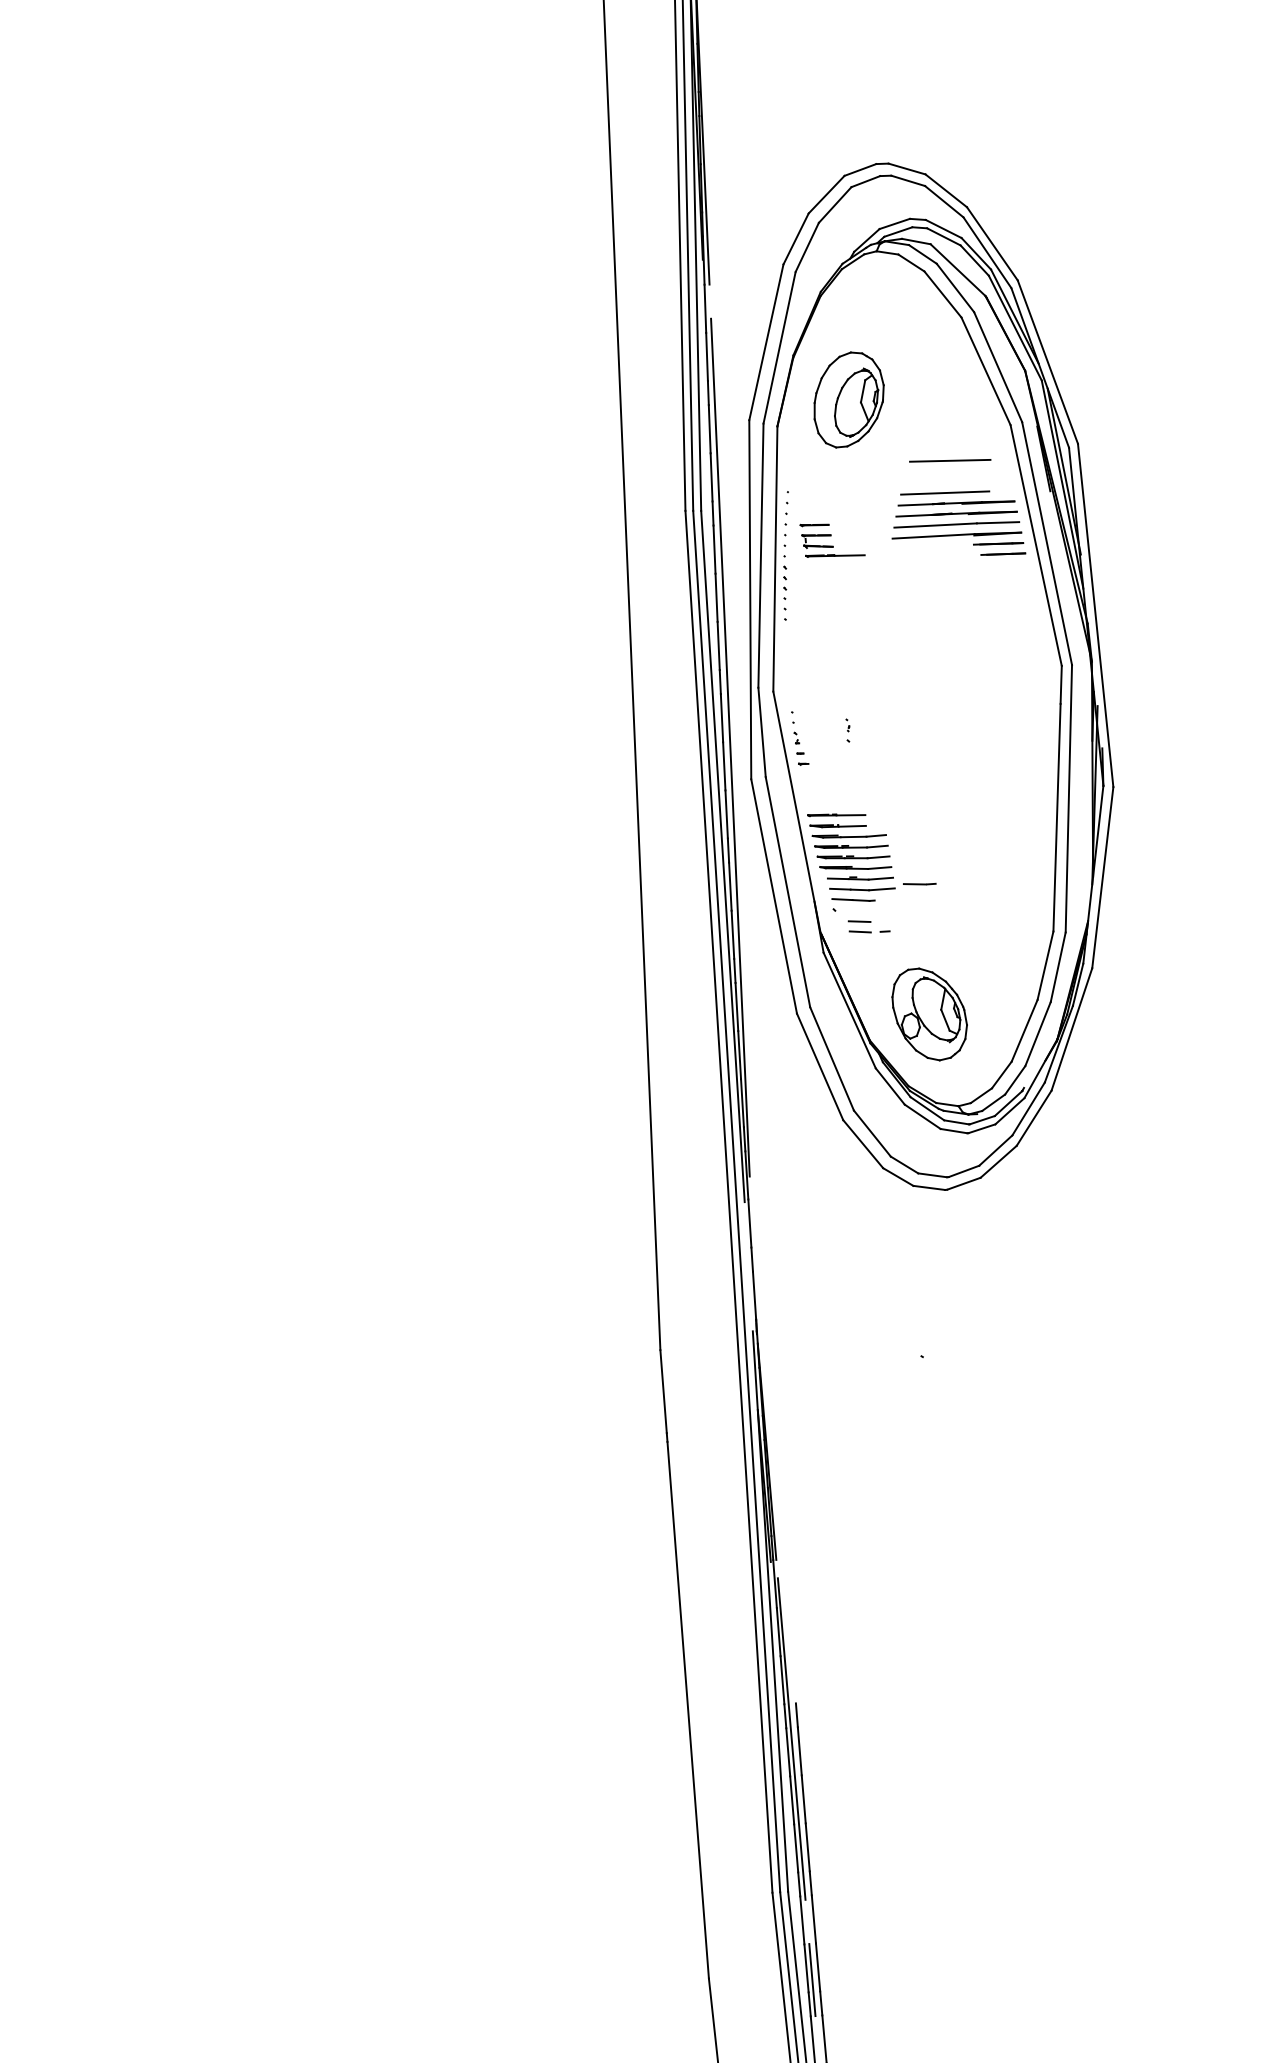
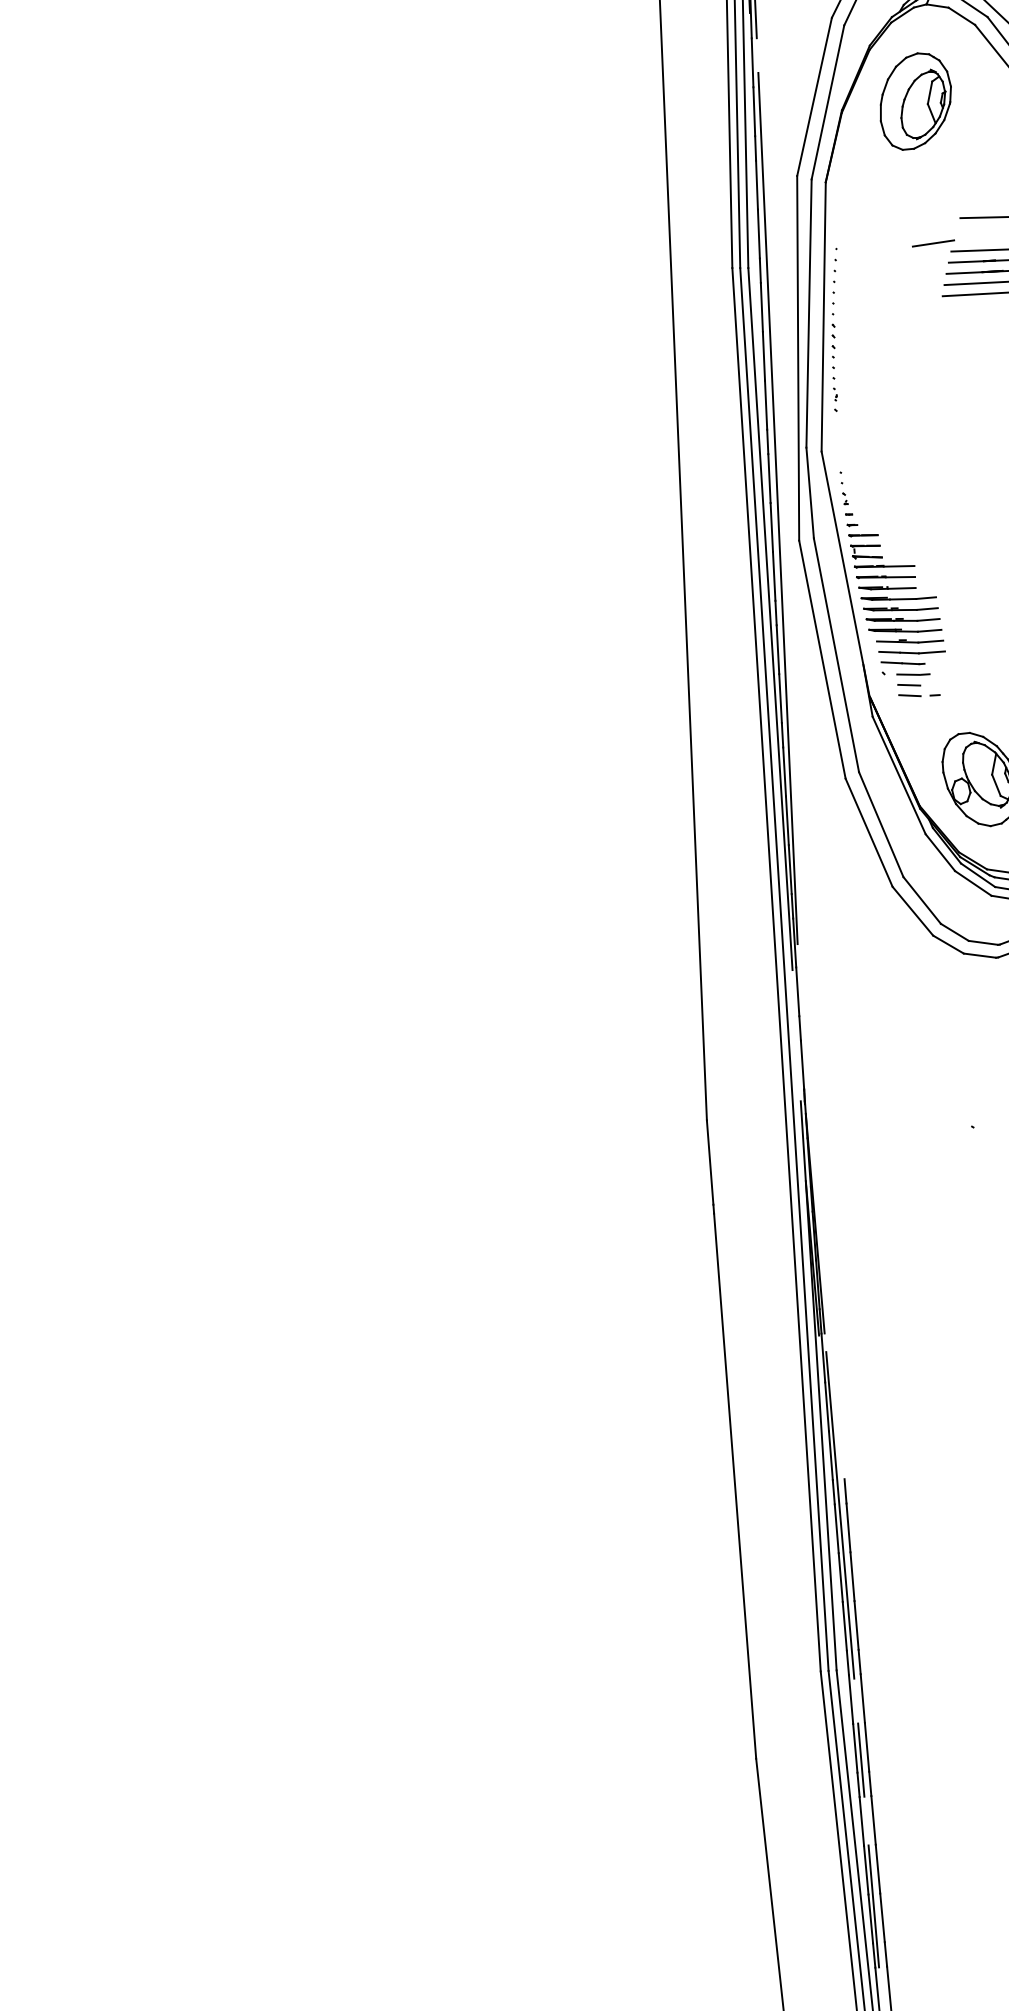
part: (848, 399) -> (915, 101), moved
line: (883, 486) -> (933, 243), added
part: (832, 540) -> (881, 551), moved
part: (847, 730) -> (834, 399), moved
line: (919, 883) -> (913, 673), moved

